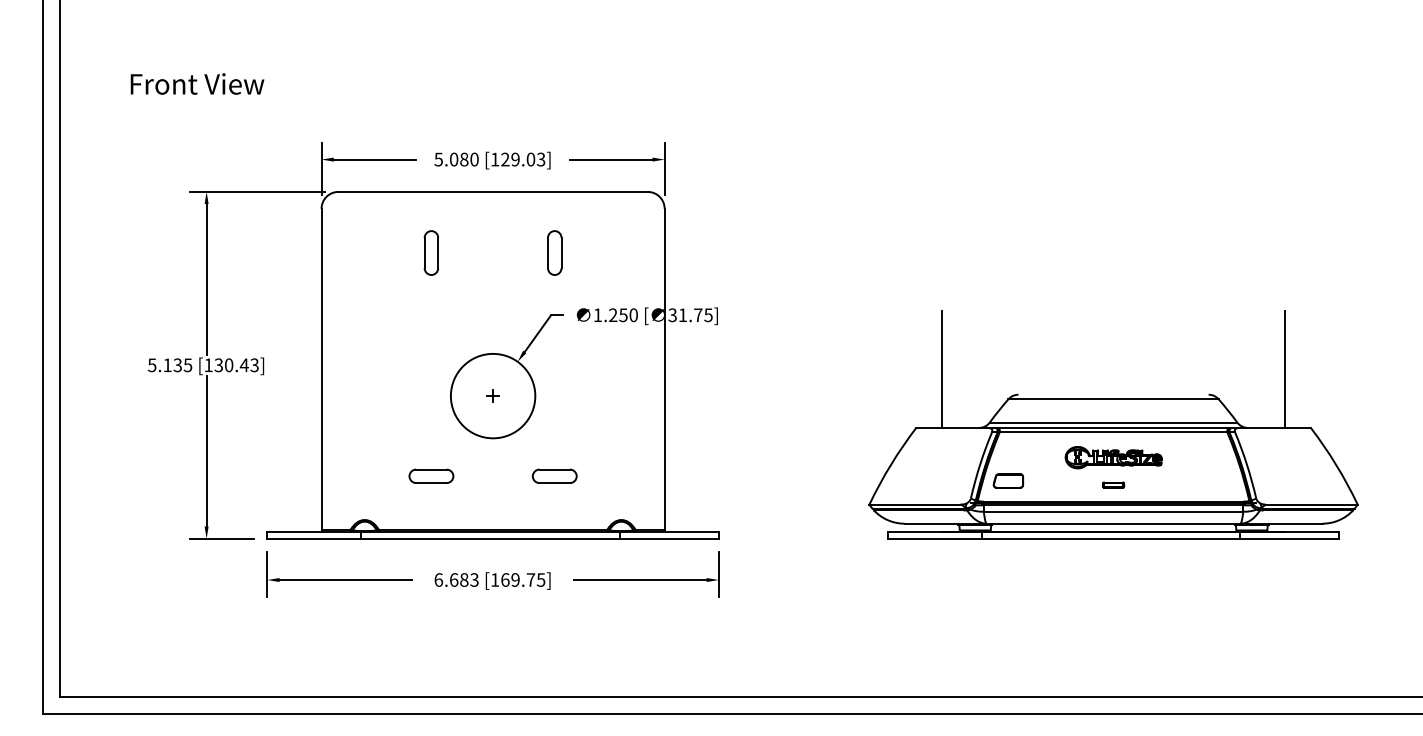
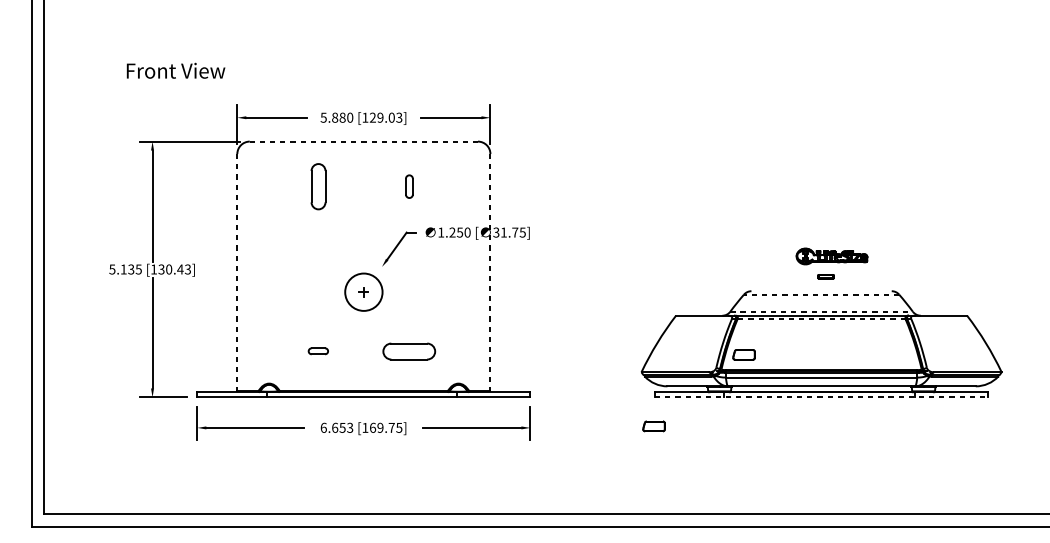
text: (197, 83) -> (176, 70), moved
text: (454, 159) -> (335, 117), 5.080 -> 5.880
line: (493, 191) -> (364, 141), solid -> dashed
part: (430, 252) -> (317, 186), size x1.4
part: (554, 252) -> (409, 186), size x0.7
line: (942, 369) -> (695, 272), removed
line: (1285, 369) -> (948, 272), removed
line: (321, 370) -> (237, 273), solid -> dashed
line: (664, 370) -> (490, 273), solid -> dashed
circle: (492, 395) -> (363, 291), size x0.6
line: (1113, 399) -> (821, 294), solid -> dashed
line: (1113, 422) -> (821, 311), solid -> dashed
line: (1113, 432) -> (821, 319), solid -> dashed
part: (1113, 457) -> (831, 256), moved
part: (431, 475) -> (318, 350), size x0.6
part: (554, 475) -> (409, 350), size x1.6
part: (1113, 484) -> (825, 276), moved
line: (1113, 538) -> (821, 397), solid -> dashed
part: (886, 577) -> (654, 426), added
text: (464, 579) -> (342, 427), 6.683 -> 6.653

